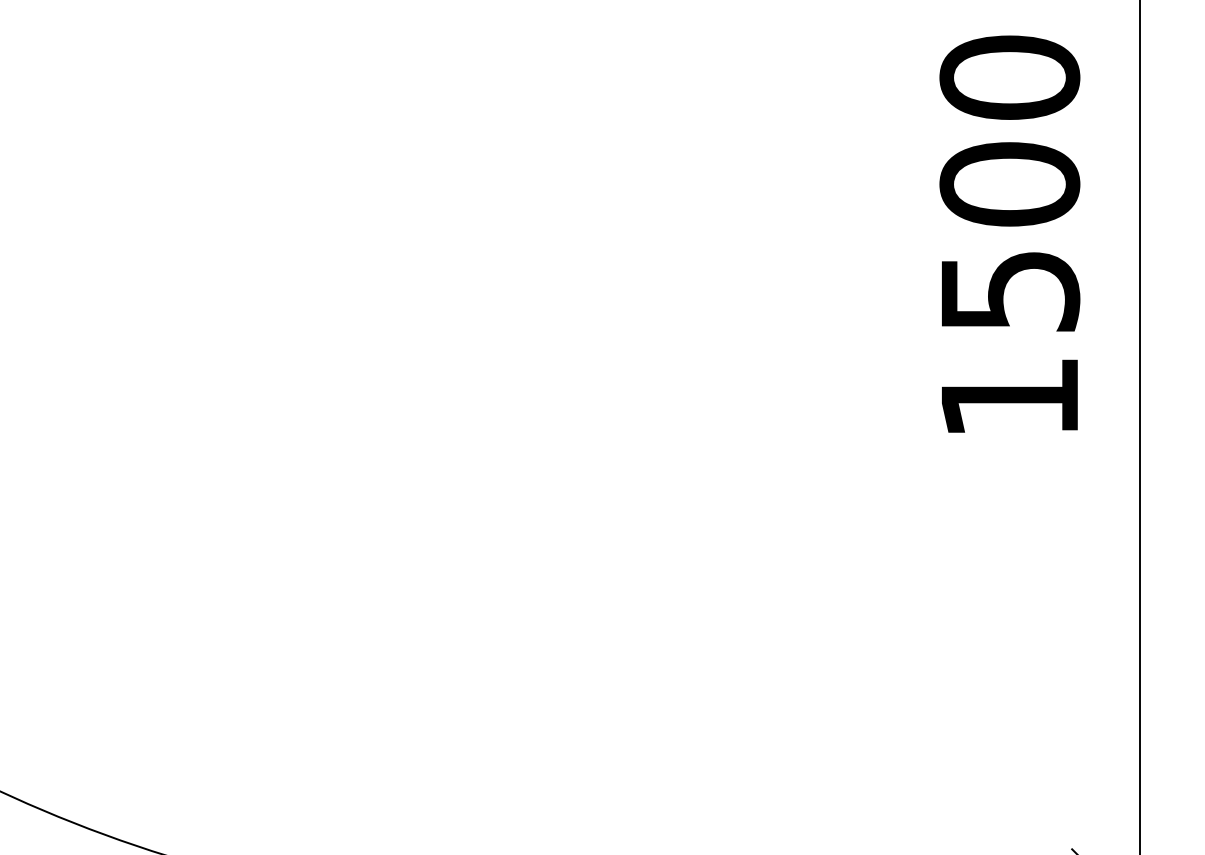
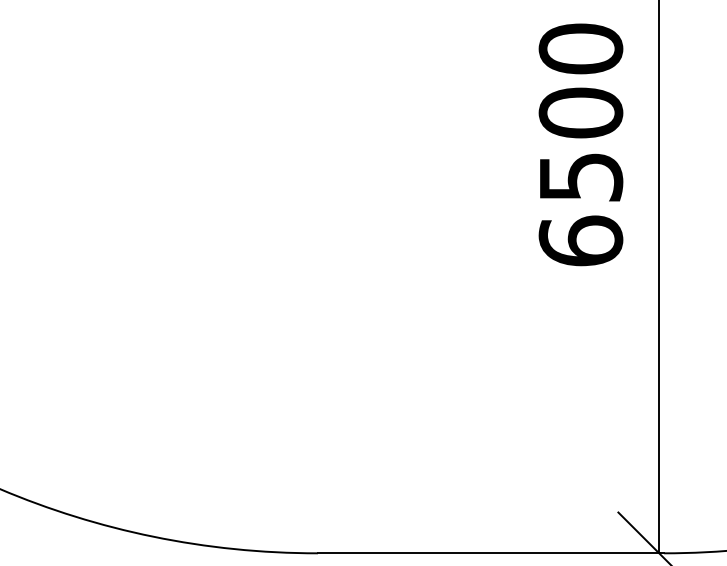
text: (1009, 396) -> (580, 240), 1500 -> 6500

